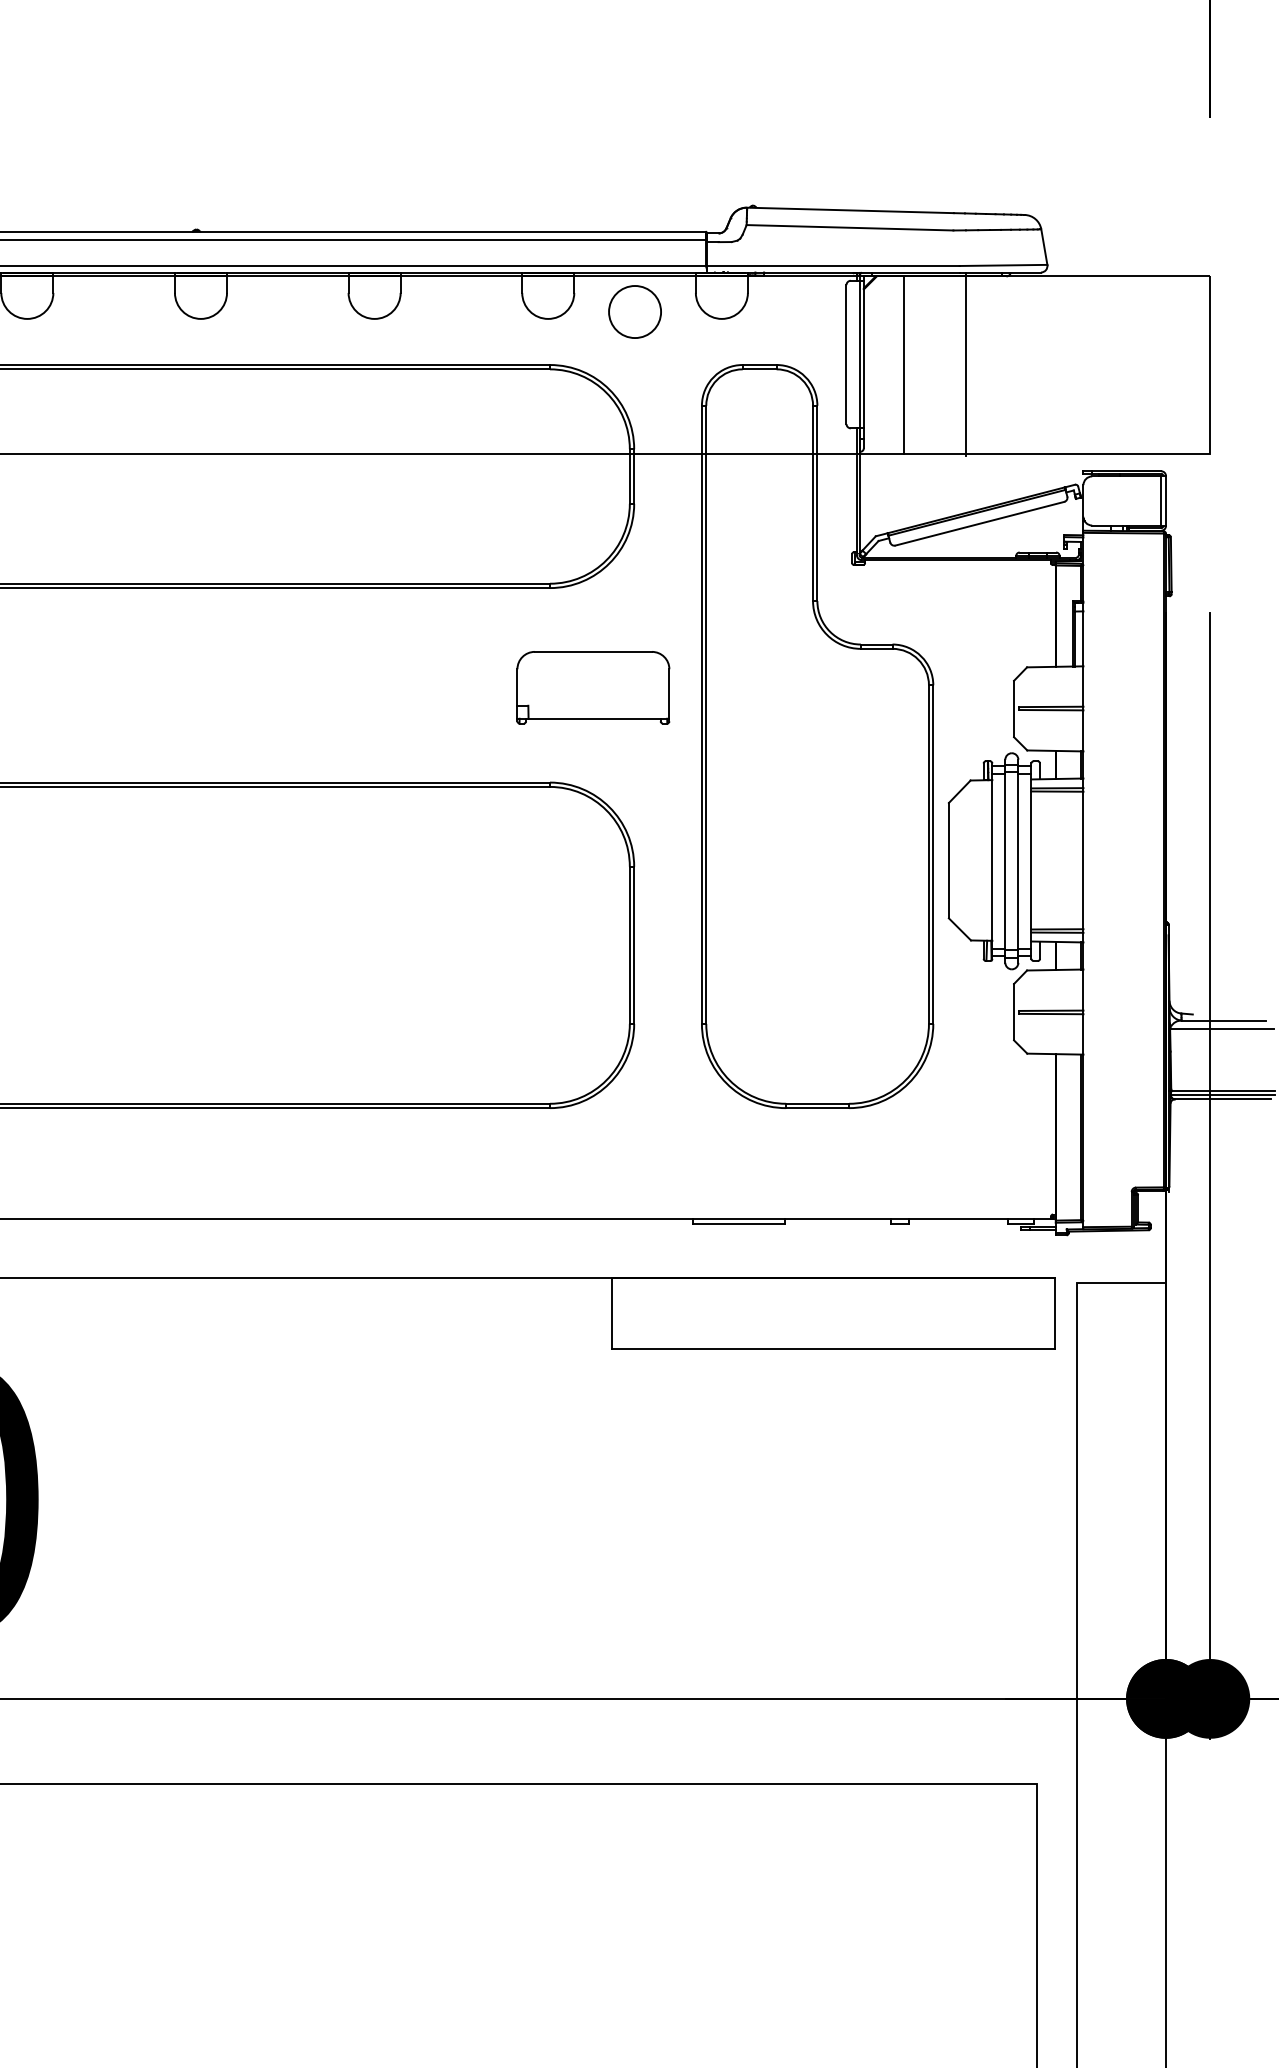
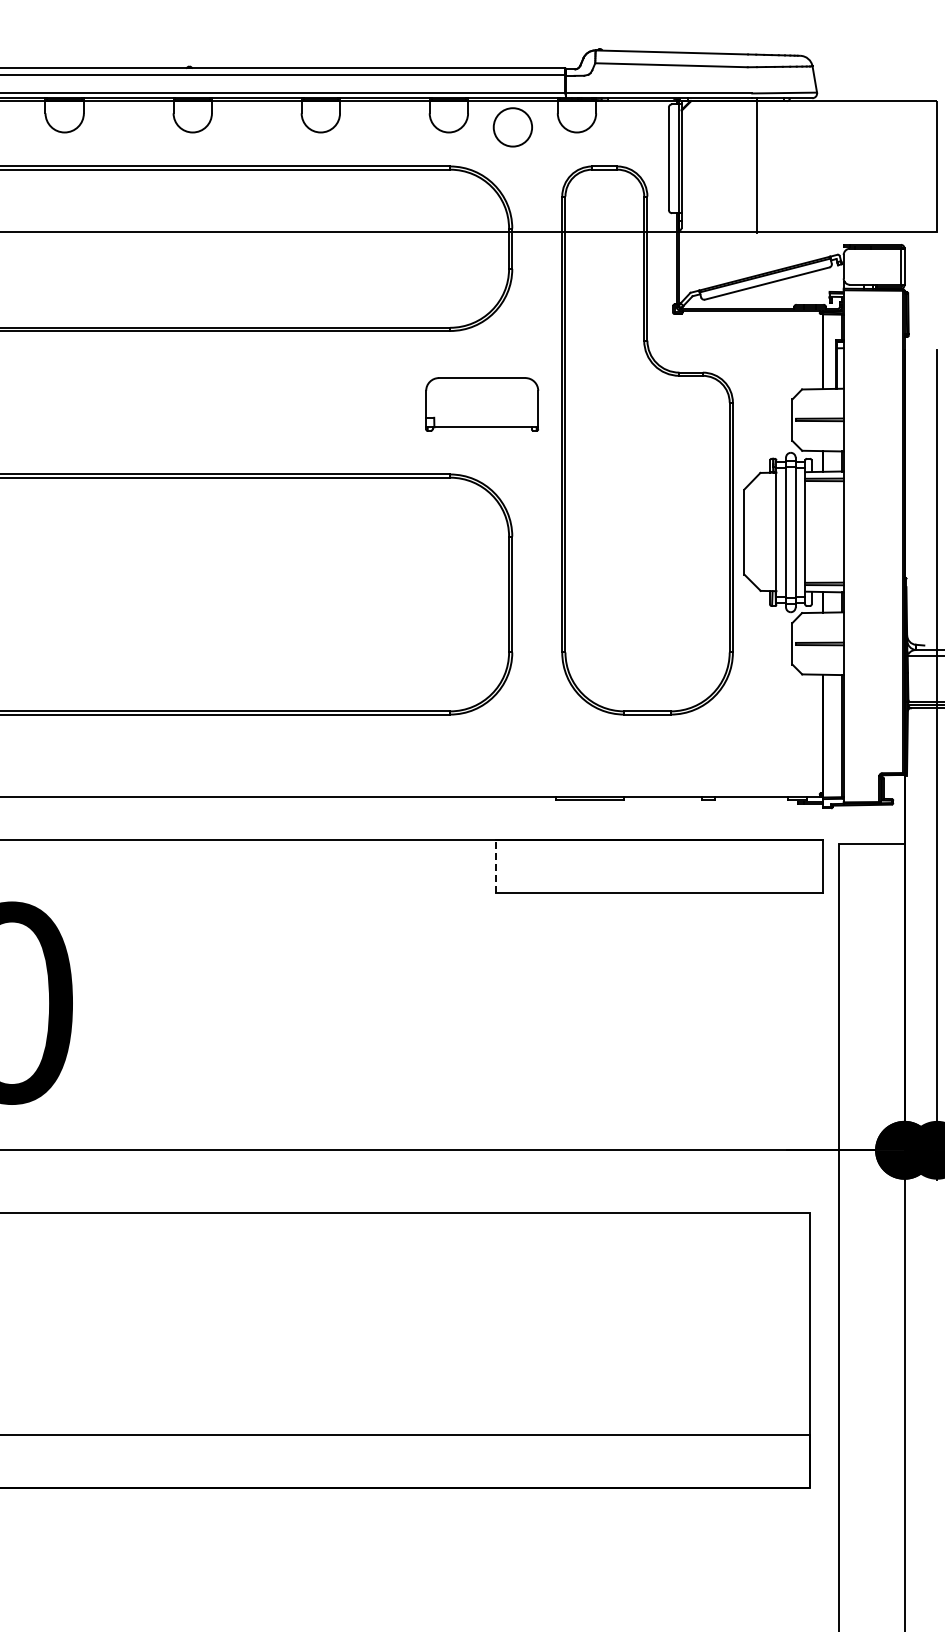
line: (904, 365) -> (711, 166), removed
line: (611, 1312) -> (495, 865), solid -> dashed

